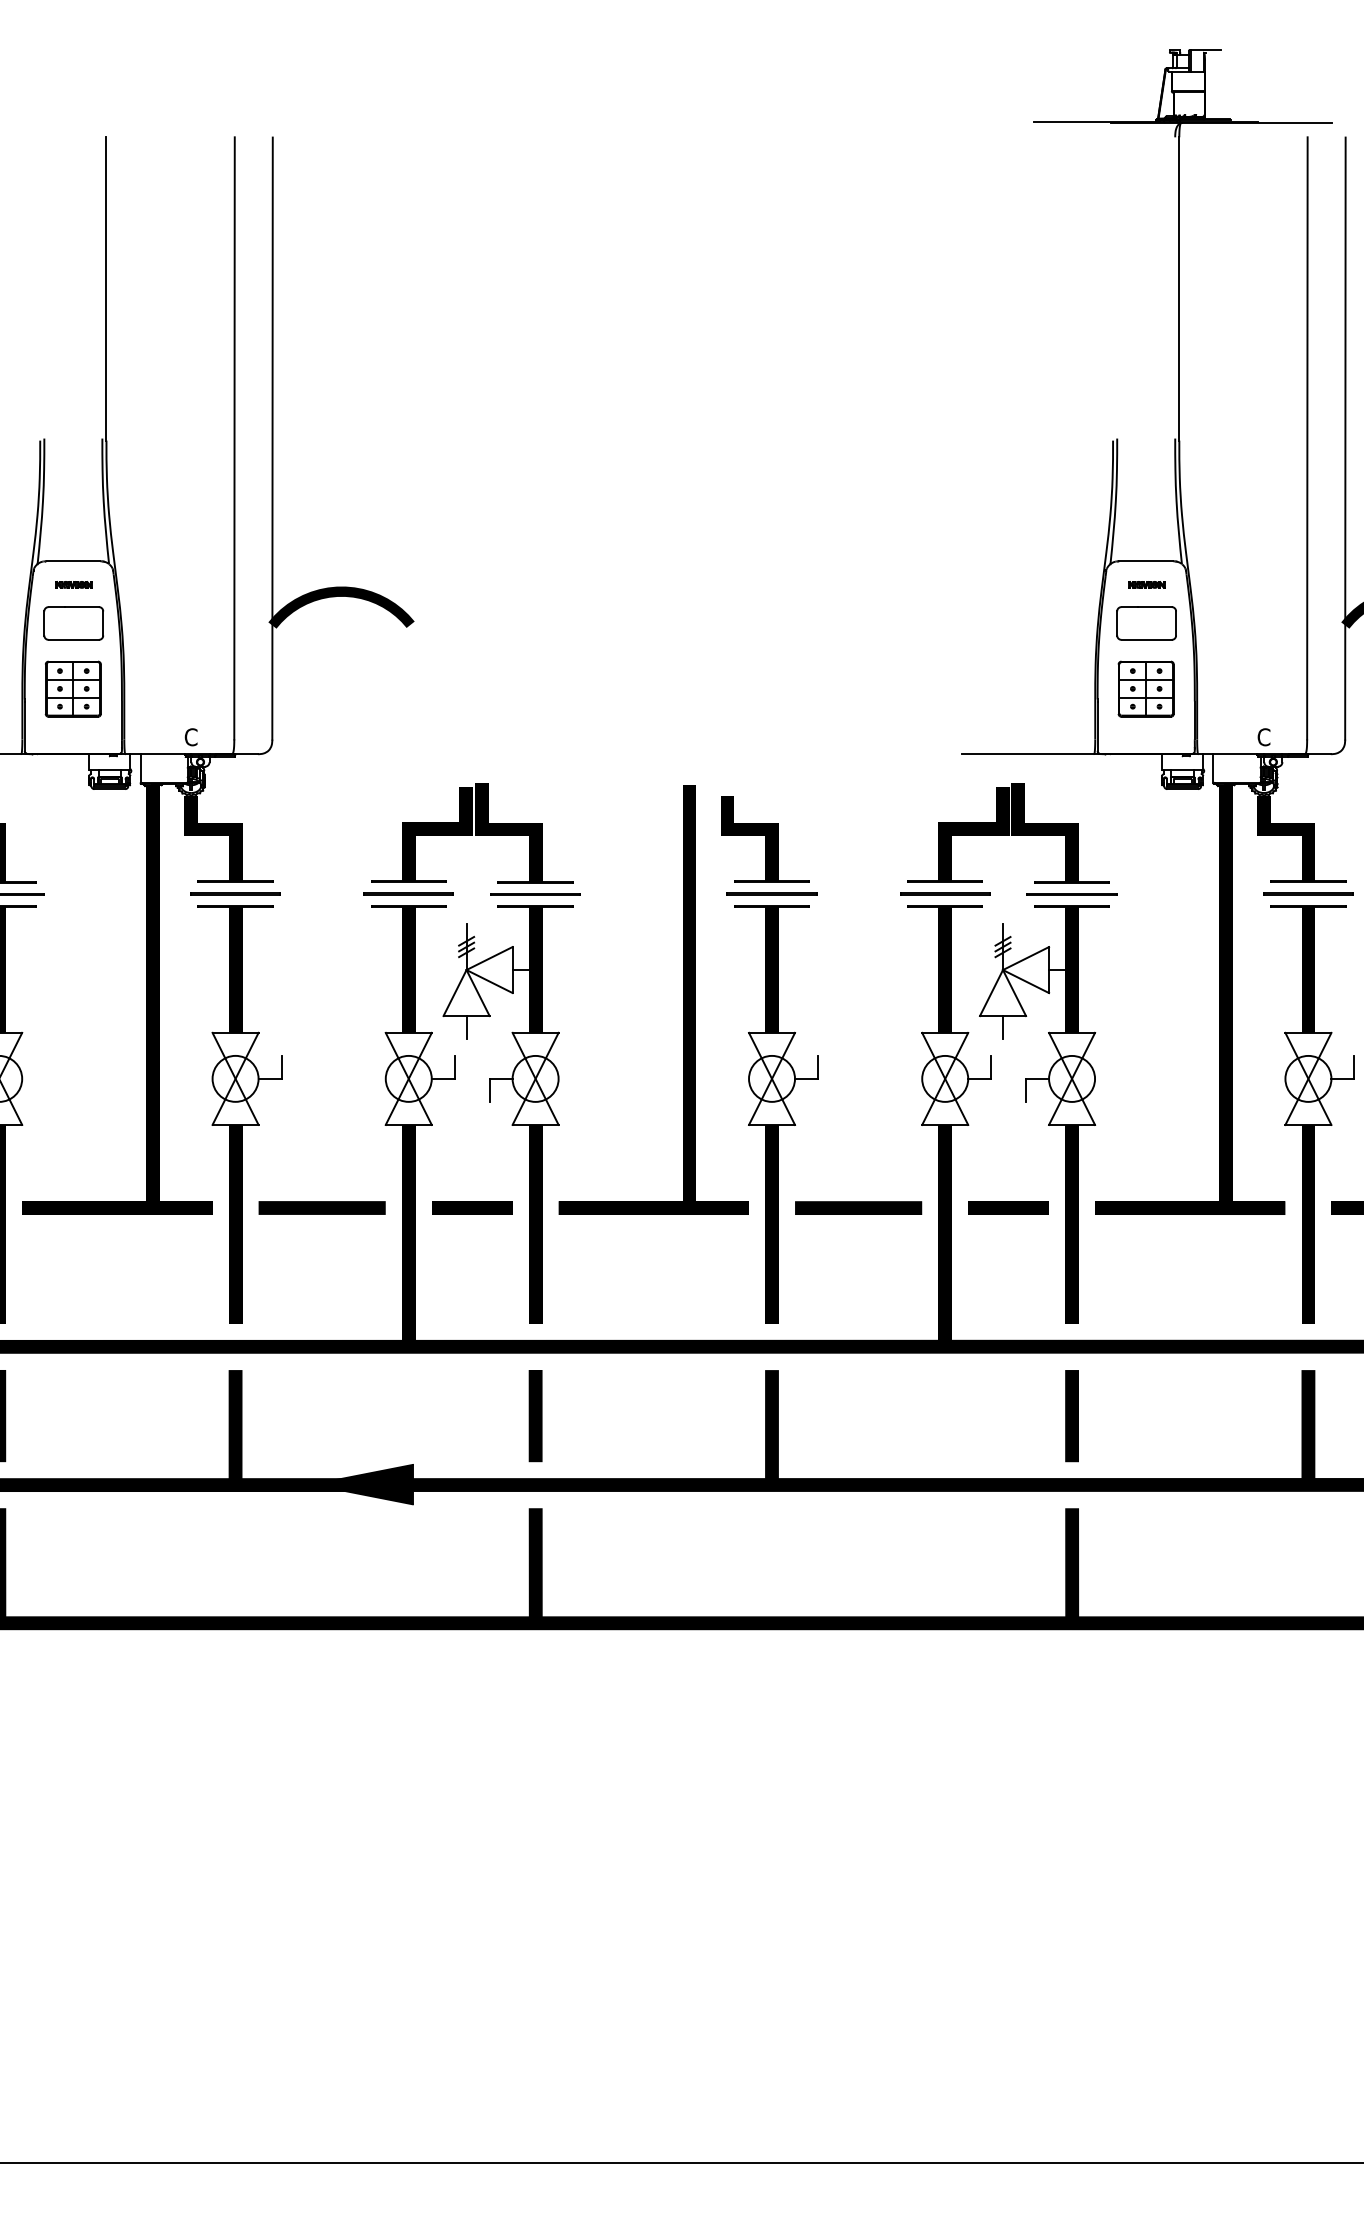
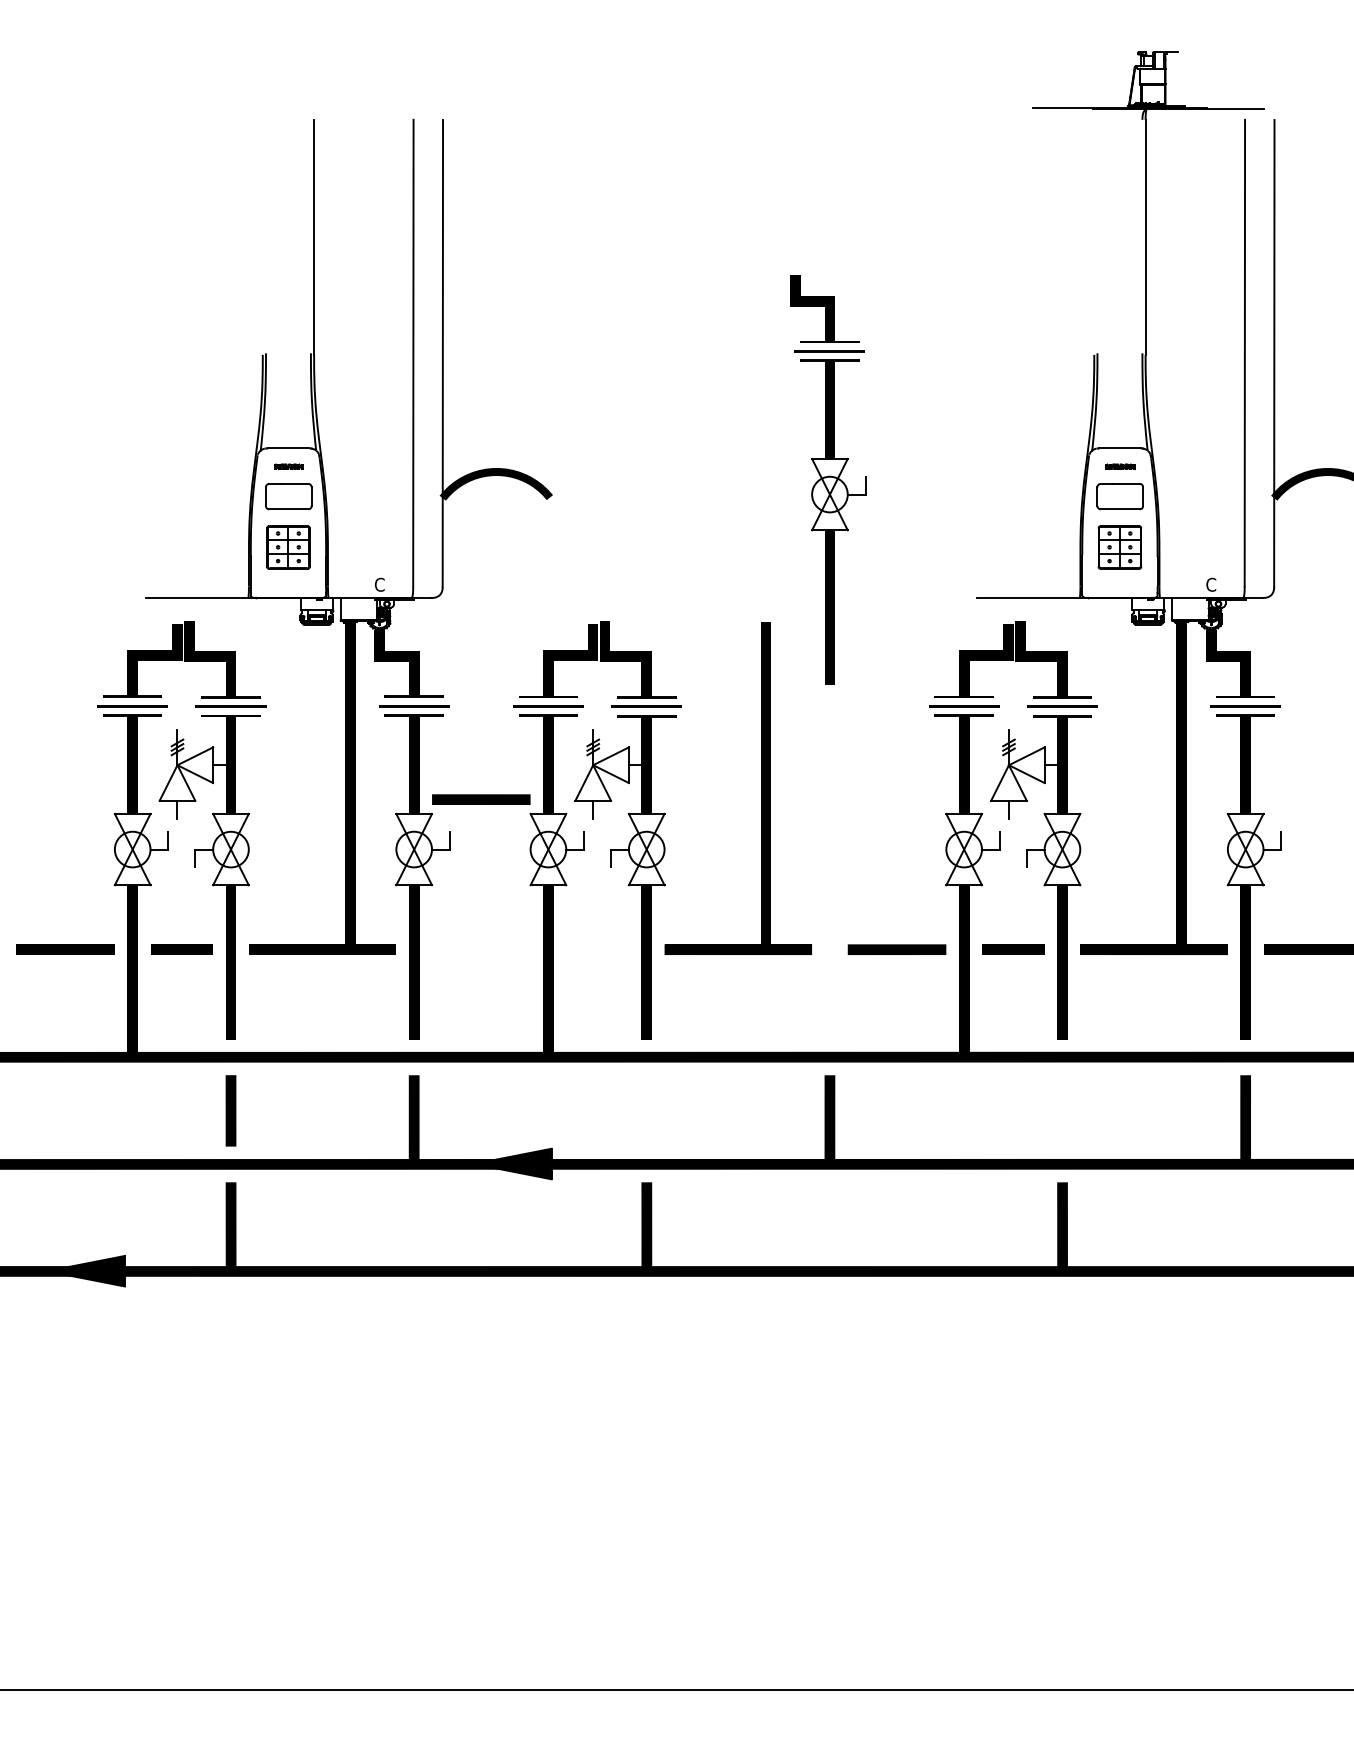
part: (770, 1059) -> (828, 479), moved
line: (322, 1207) -> (481, 799), moved
line: (472, 1207) -> (597, 949), removed
line: (535, 1415) -> (646, 1110), removed
line: (1072, 1415) -> (1062, 1110), removed

